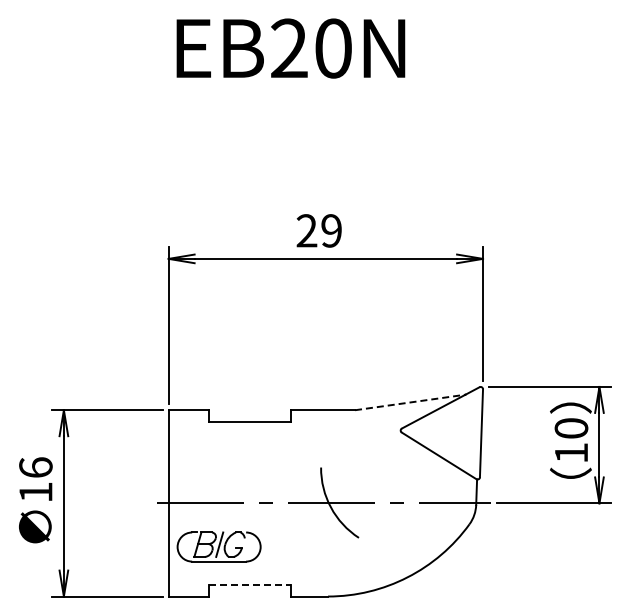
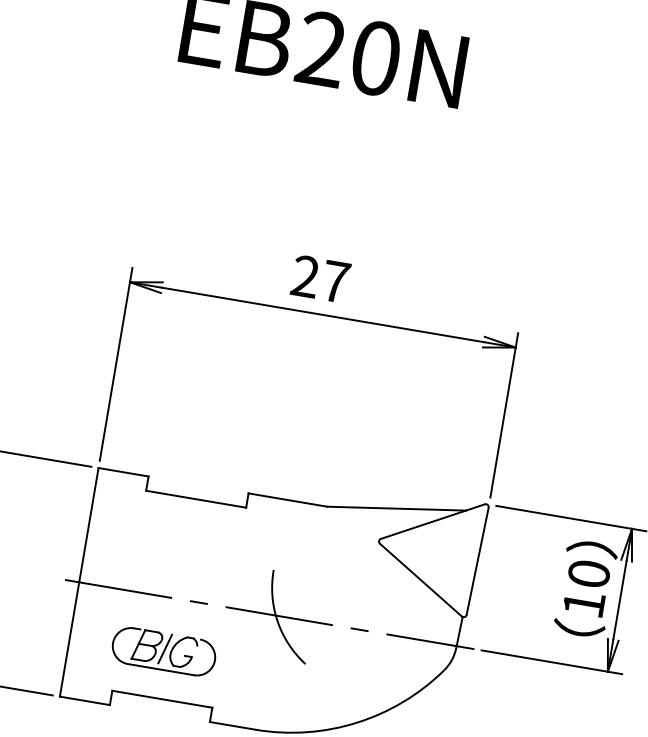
text: (331, 230) -> (335, 281), 29 -> 27
line: (410, 402) -> (396, 508), dashed -> solid
part: (218, 546) -> (163, 650), moved
line: (250, 584) -> (162, 698), dashed -> solid

